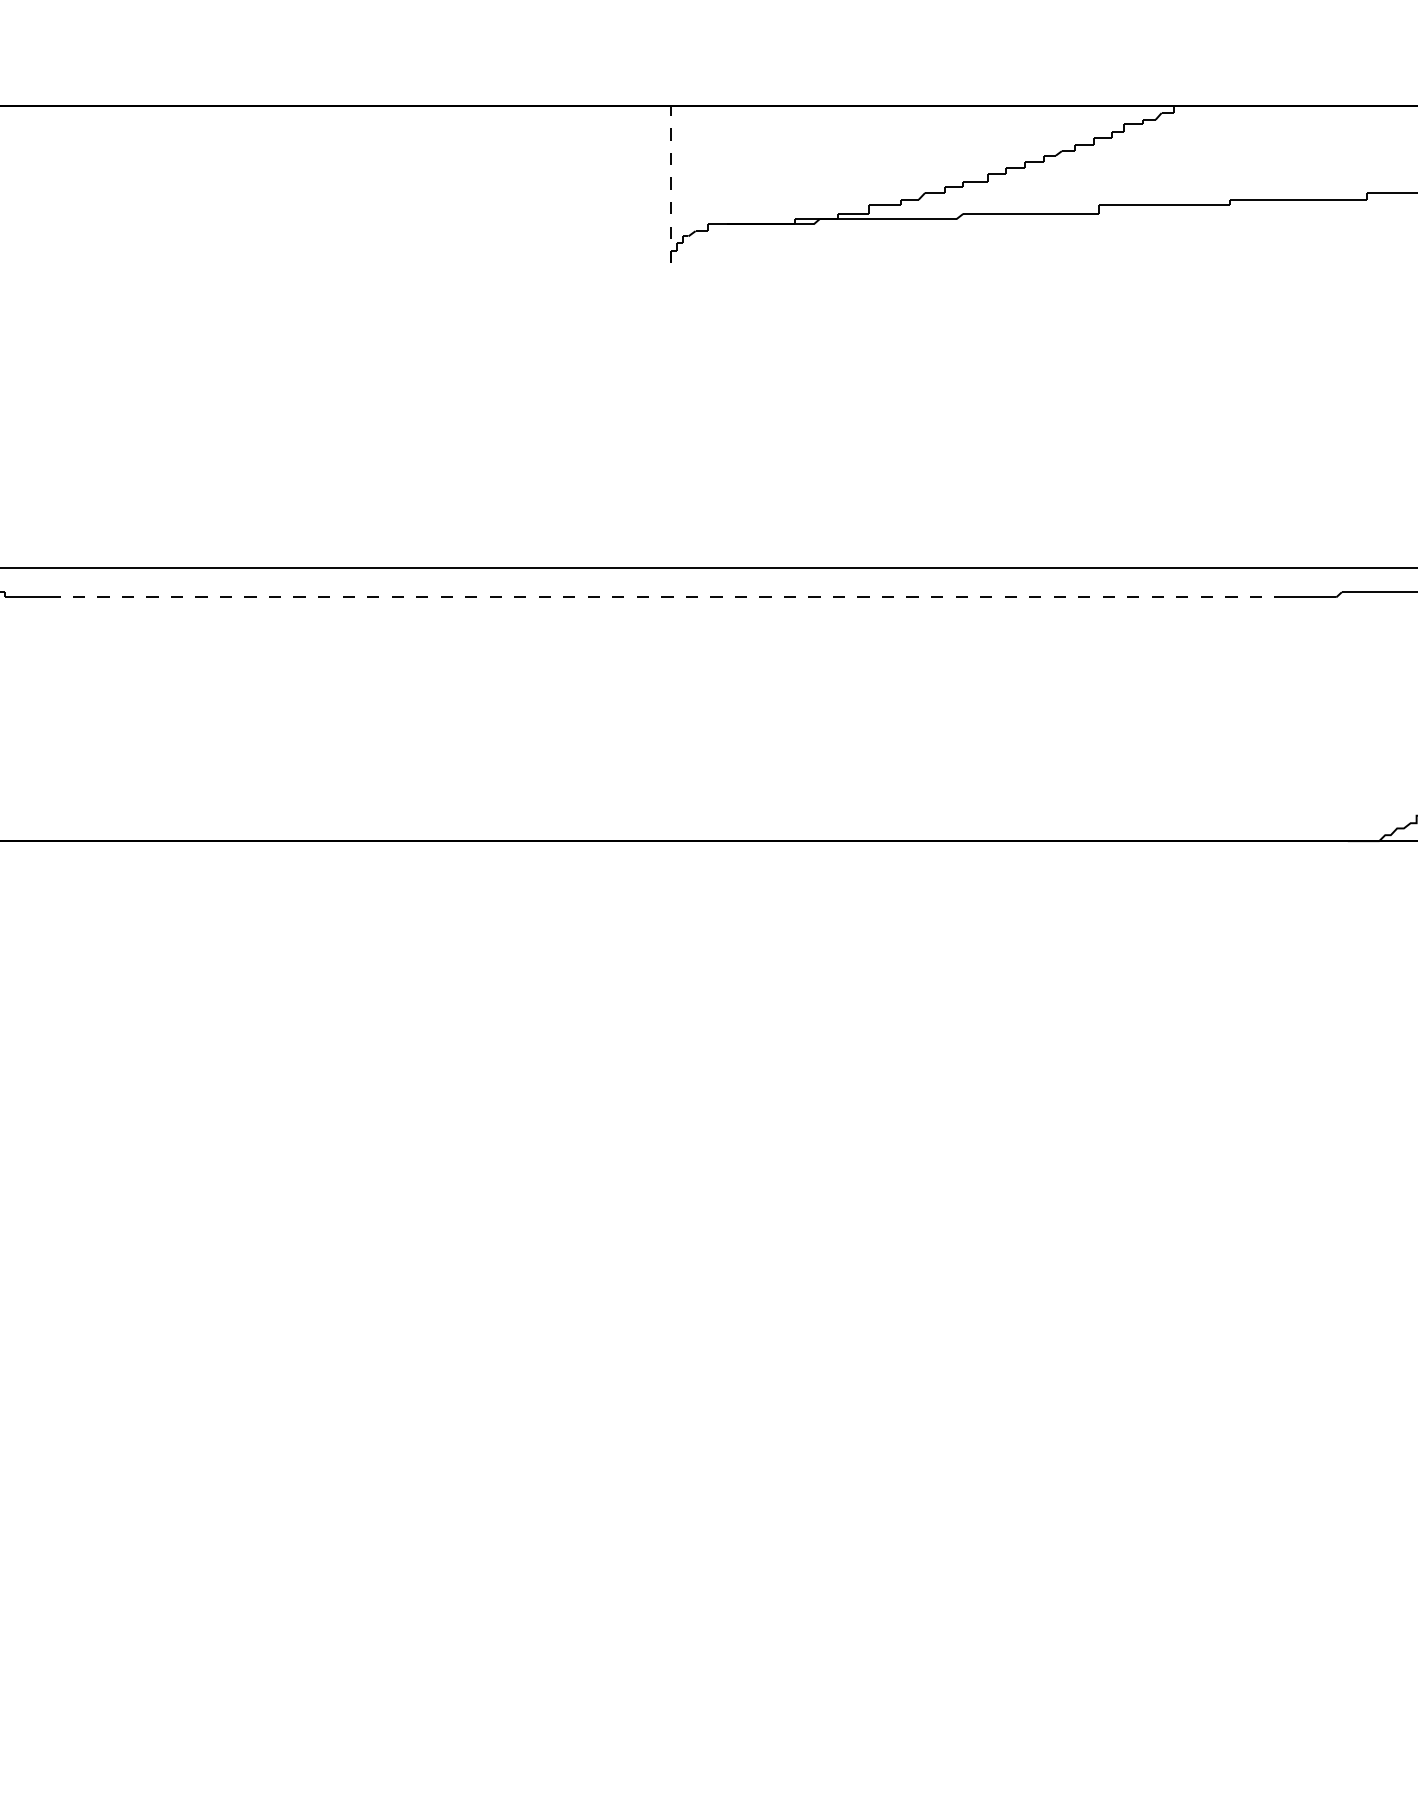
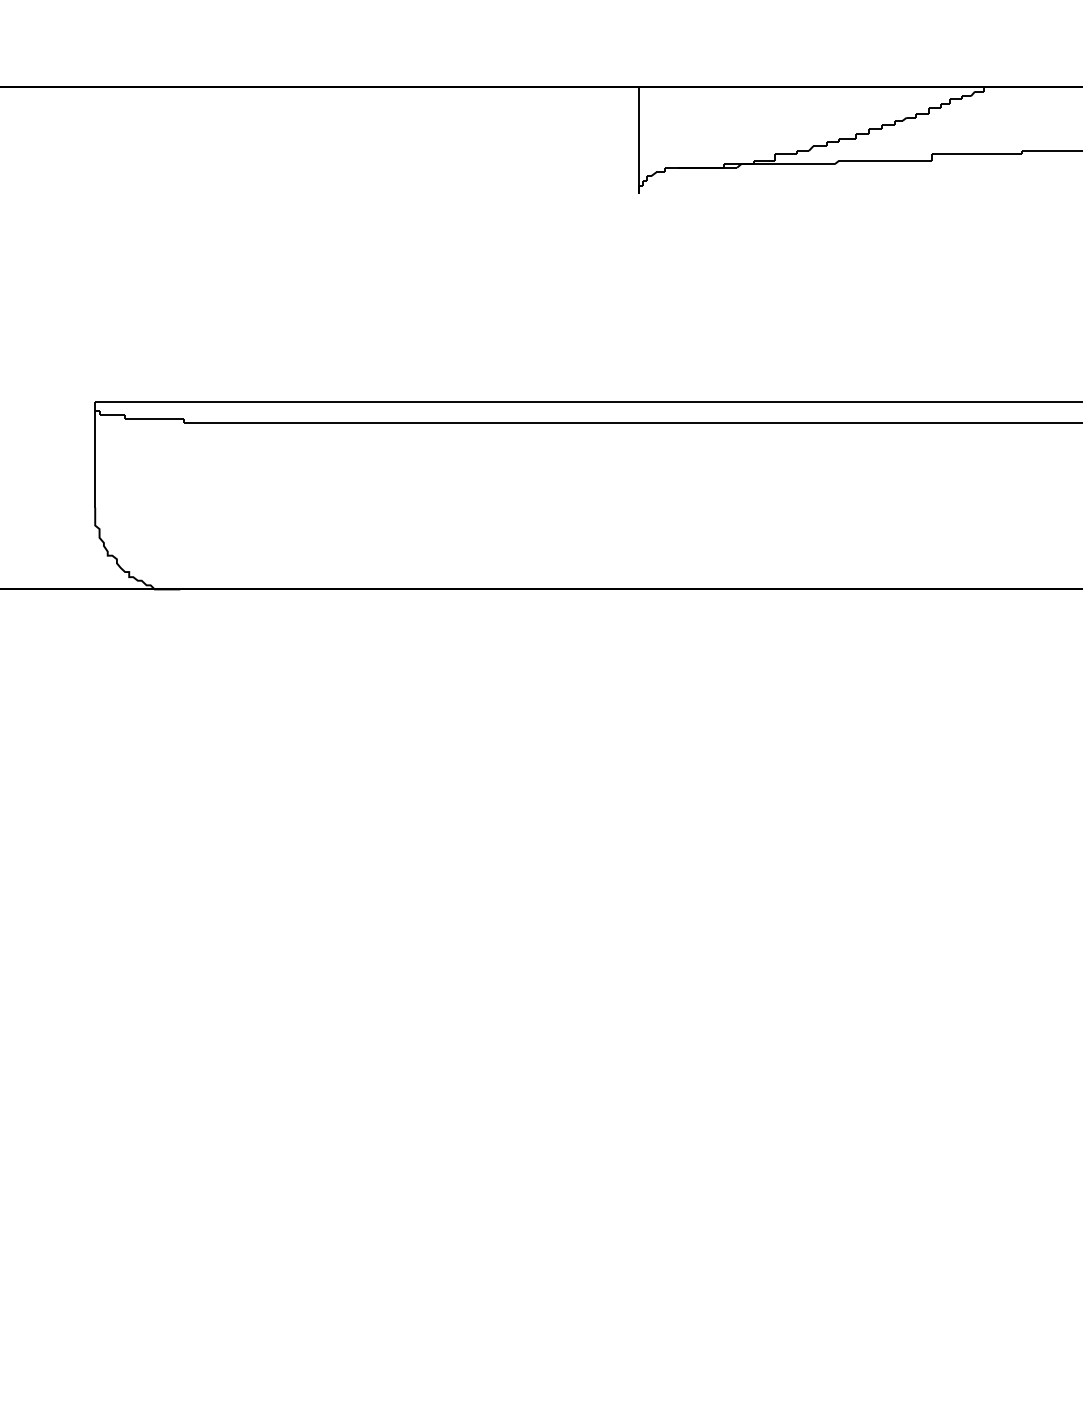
line: (670, 184) -> (639, 140), dashed -> solid
line: (670, 596) -> (639, 422), dashed -> solid

